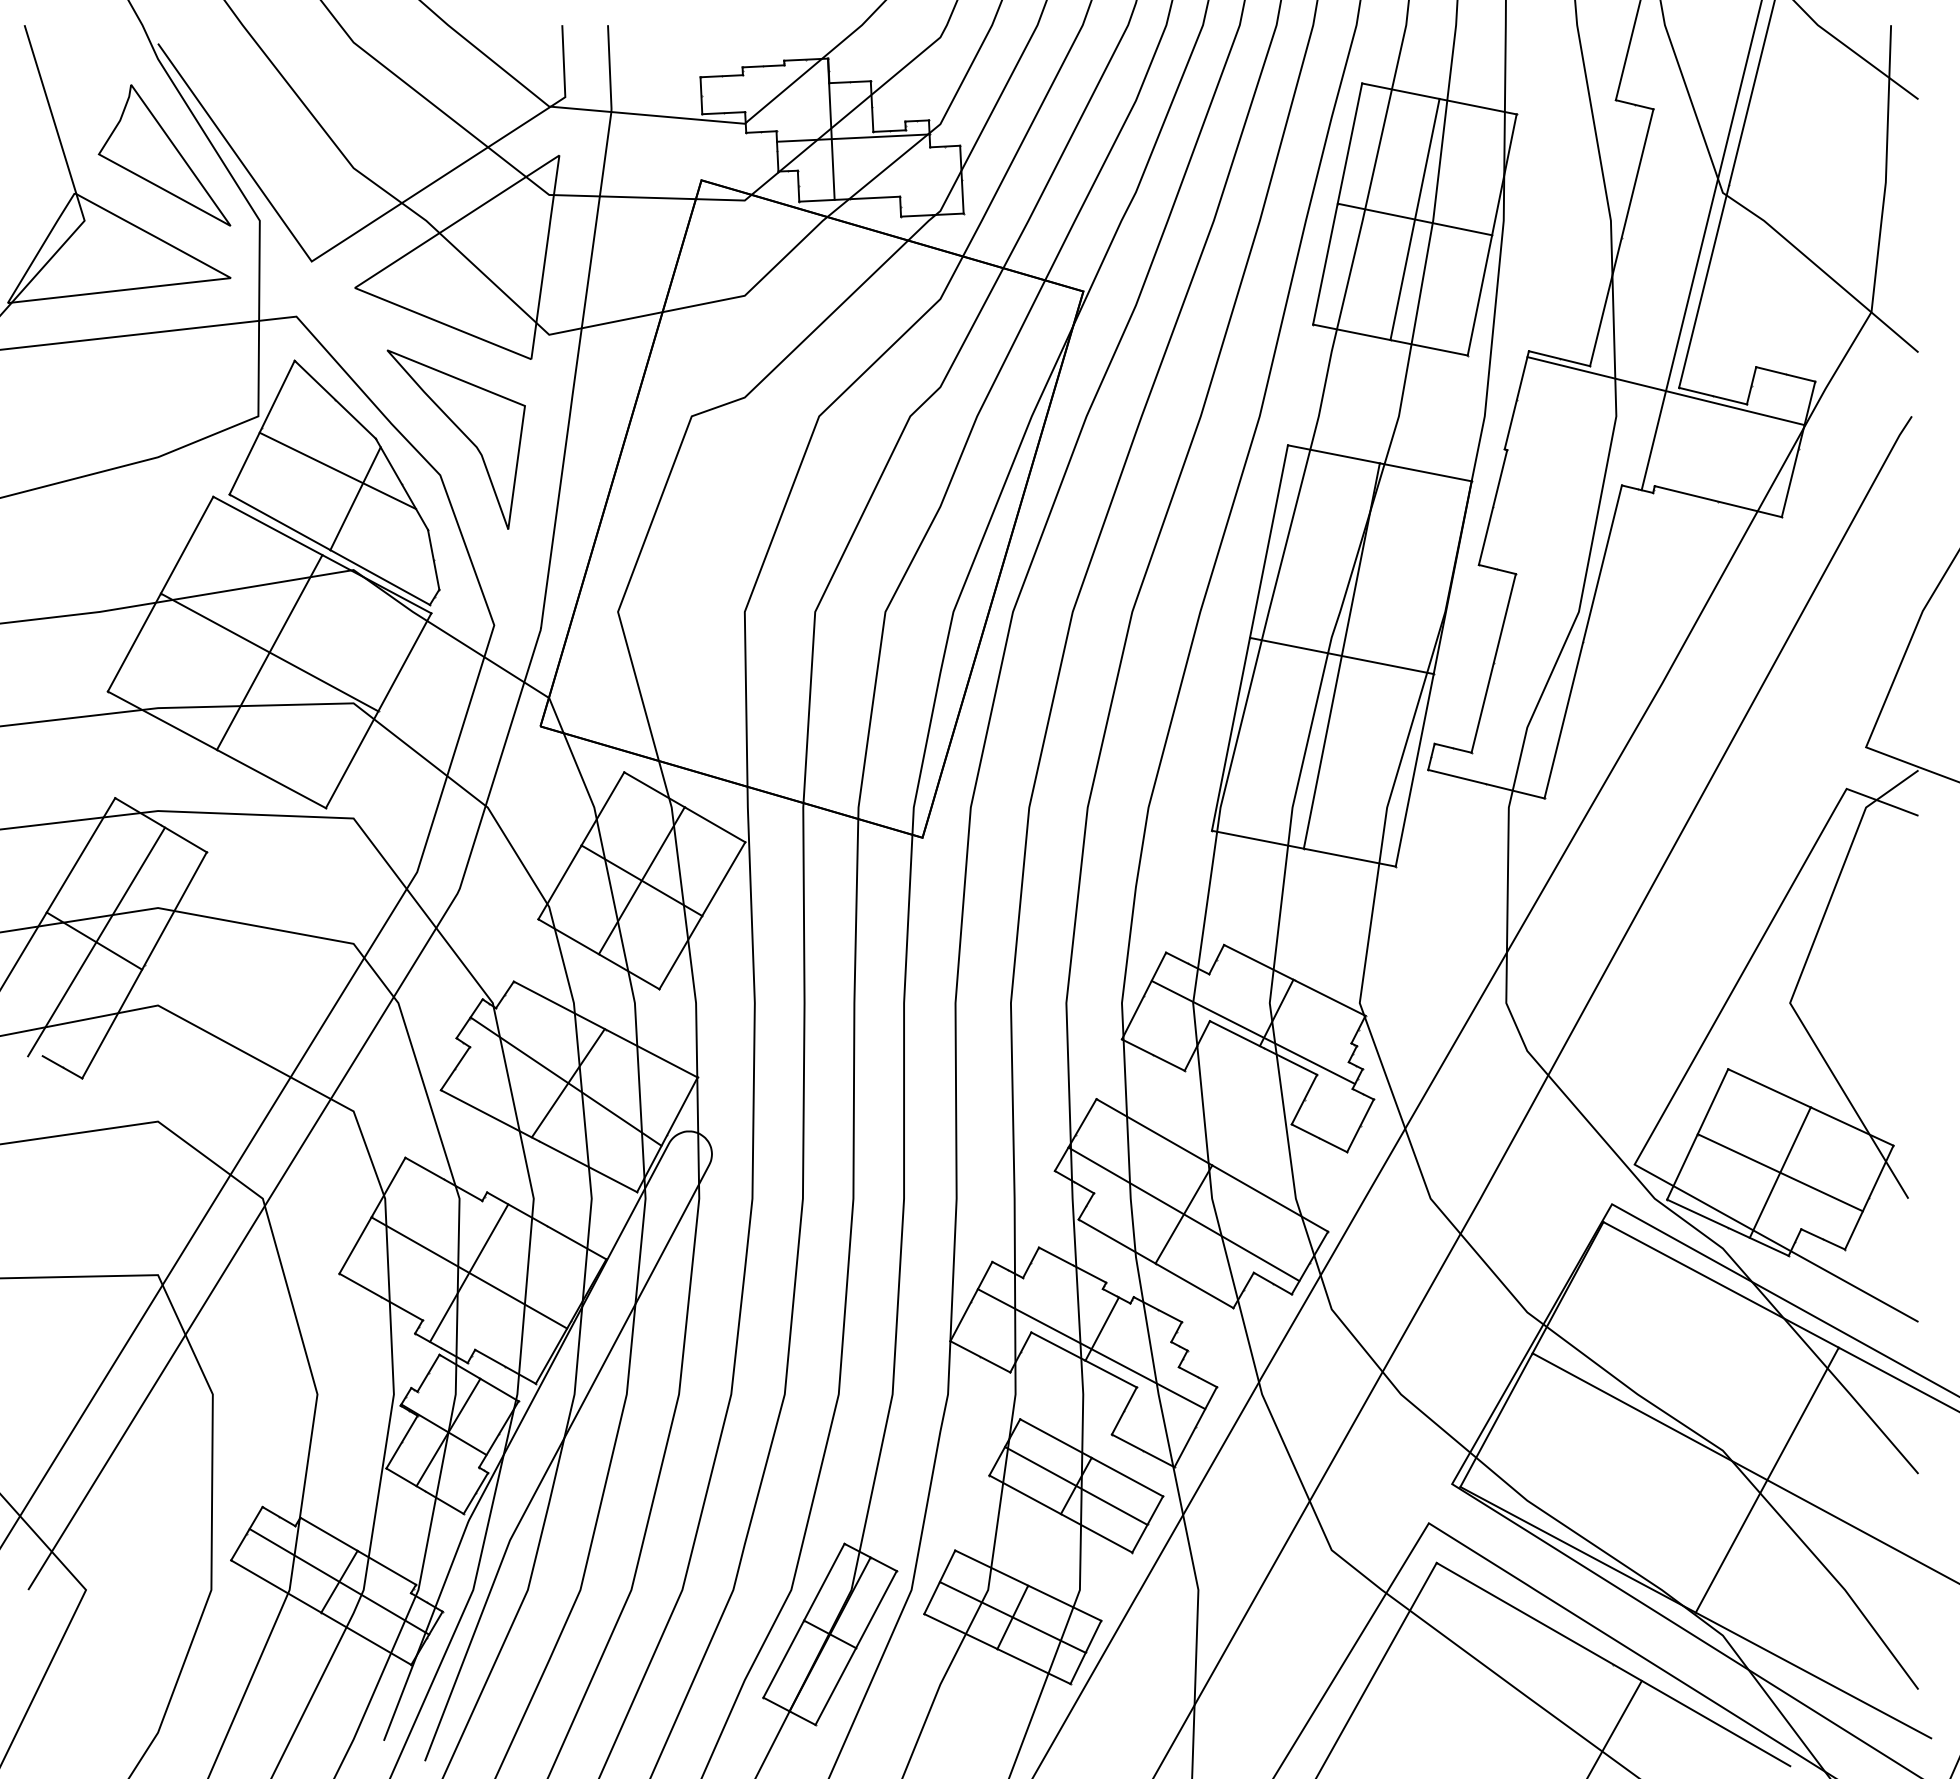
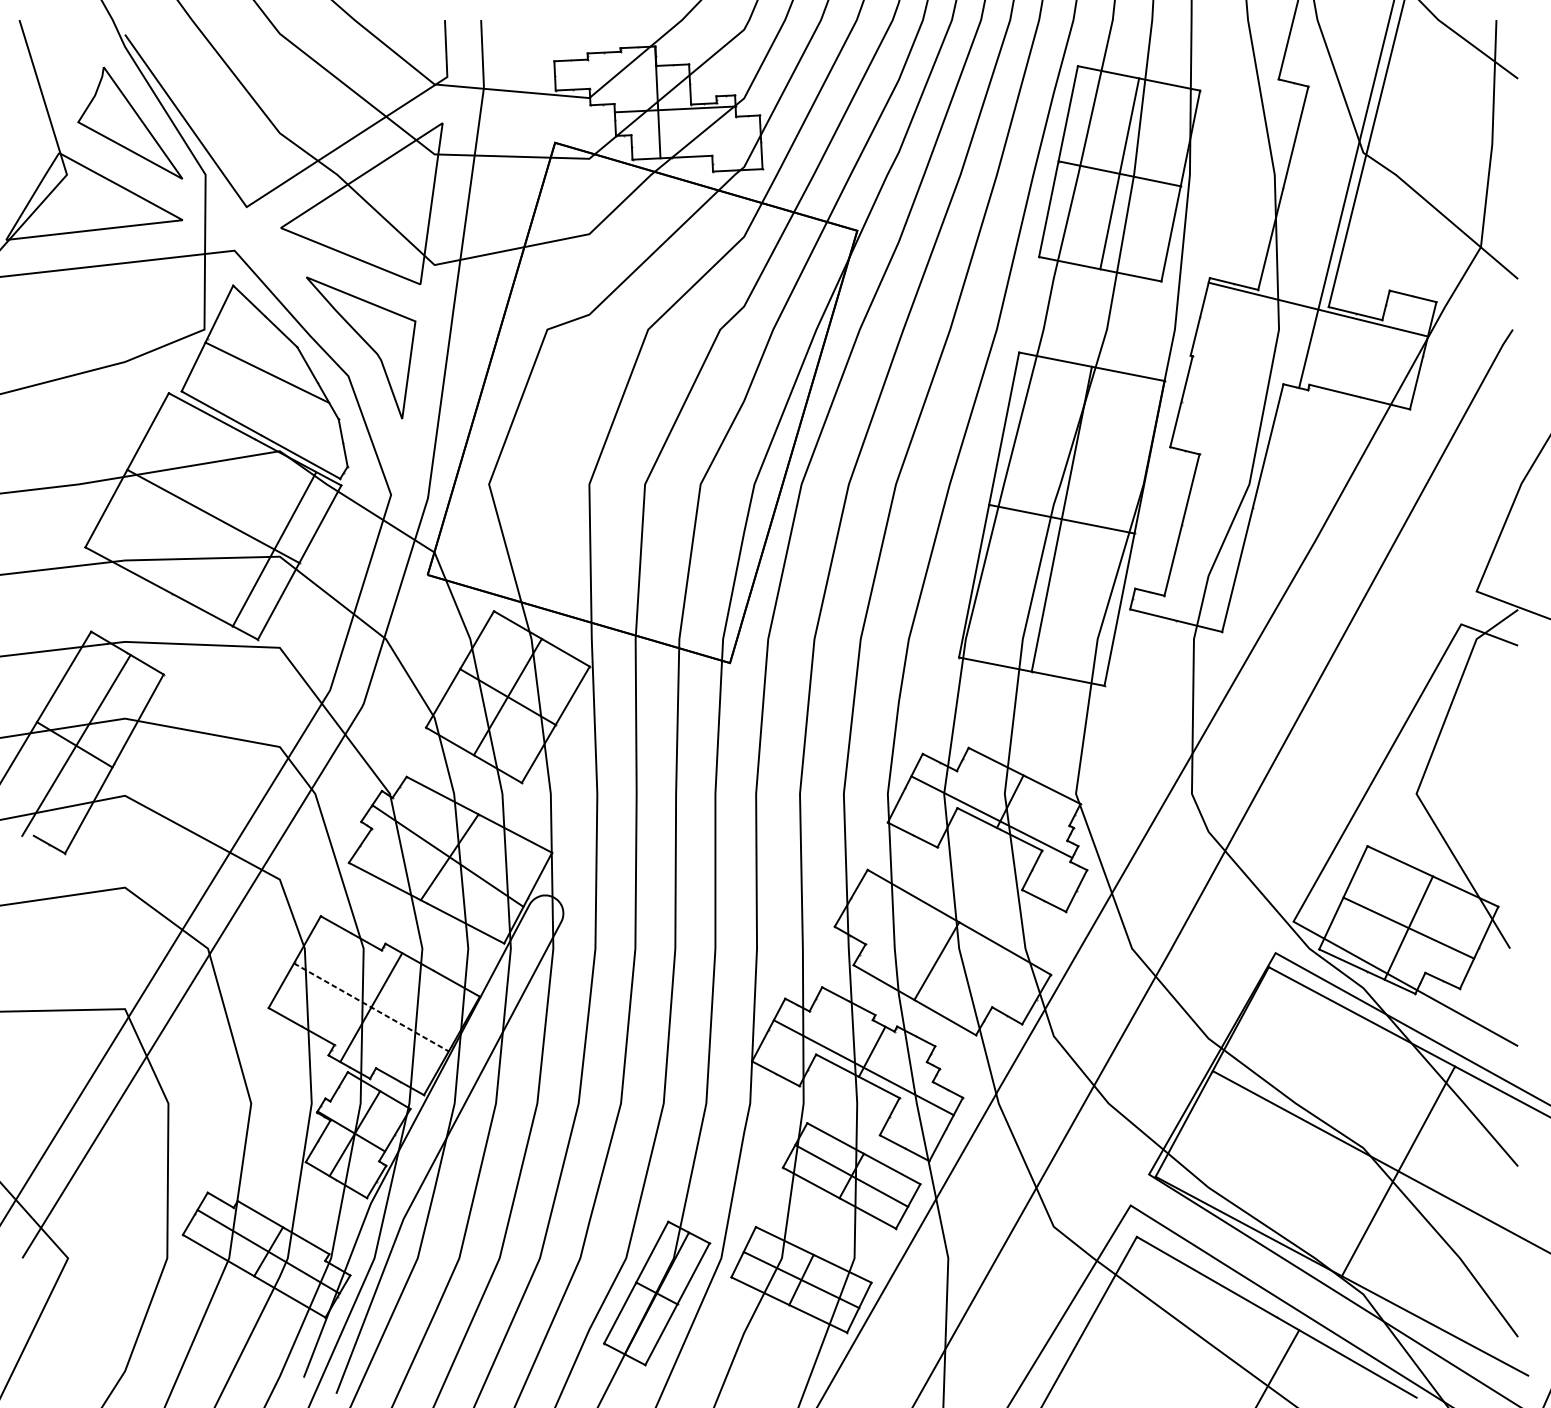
line: (355, 498) -> (281, 394), removed
line: (269, 652) -> (274, 549), moved
line: (1183, 1214) -> (936, 961), removed
line: (469, 1273) -> (371, 1007), solid -> dashed

